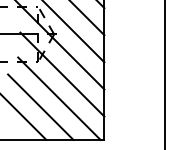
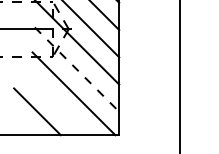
line: (62, 74) -> (77, 69), solid -> dashed
line: (40, 107) -> (55, 102), removed

